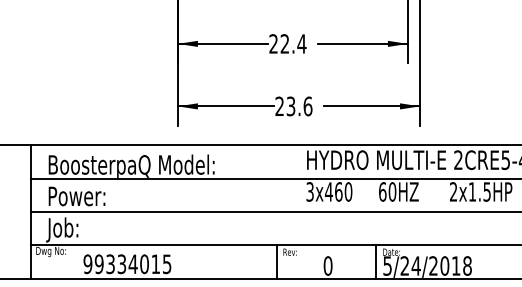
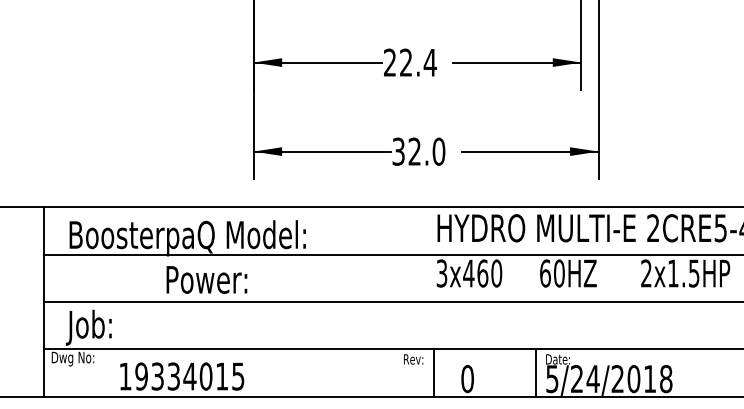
text: (293, 106) -> (418, 151), 23.6 -> 32.0
text: (76, 196) -> (206, 279), moved
line: (277, 261) -> (434, 372), moved
text: (87, 264) -> (125, 376), 99334015 -> 19334015

